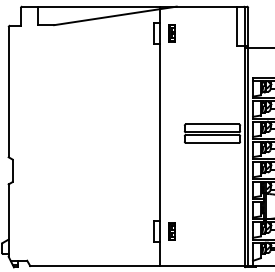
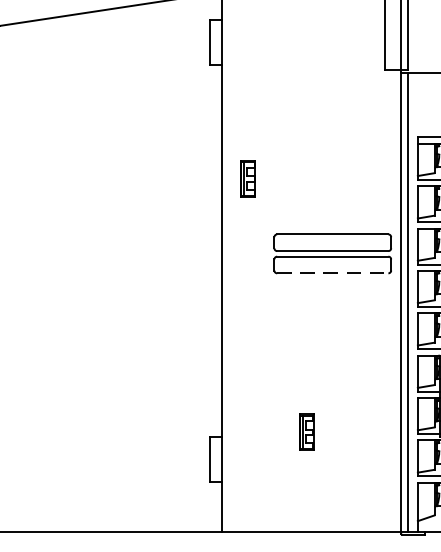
part: (171, 33) -> (246, 179), moved
line: (212, 142) -> (332, 272), solid -> dashed
part: (171, 231) -> (305, 432), moved

